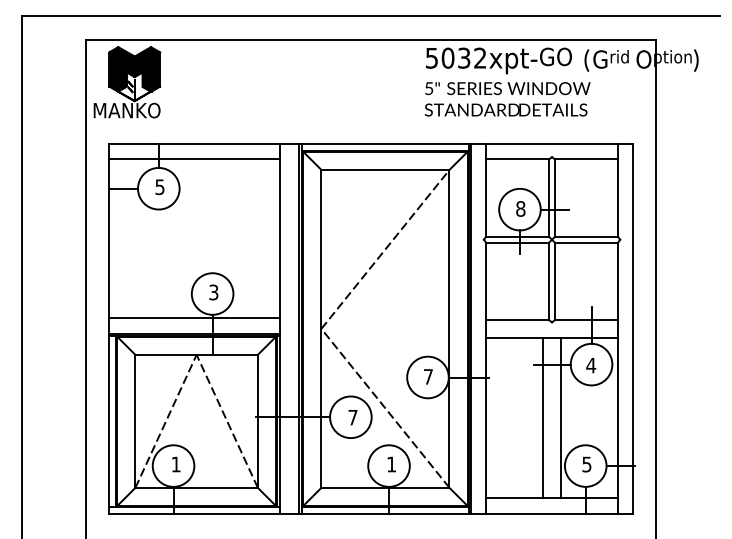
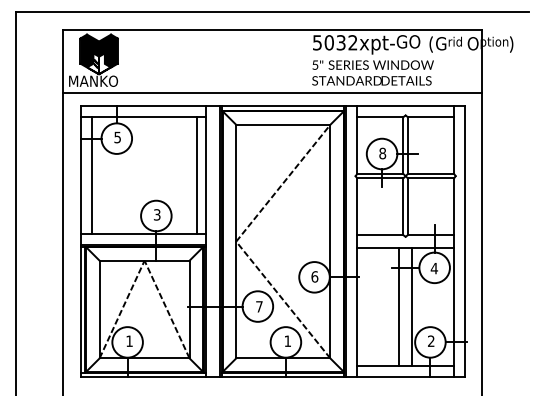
line: (370, 127) -> (272, 93), added
line: (124, 238) -> (91, 175), added
line: (268, 238) -> (197, 175), added
text: (427, 376) -> (314, 276), 7 -> 6
text: (587, 464) -> (431, 341), 5 -> 2

